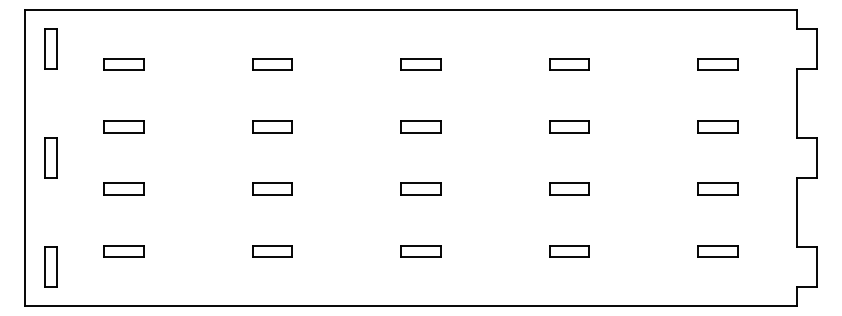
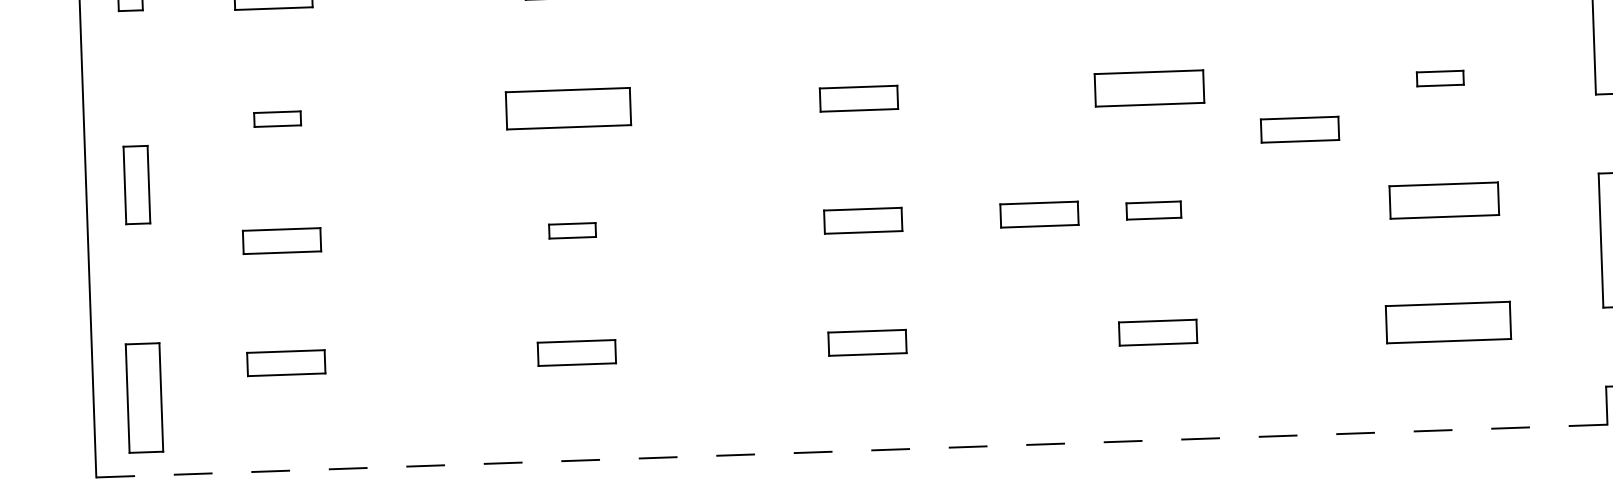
part: (123, 126) -> (276, 118), size x0.6
part: (272, 126) -> (568, 108), size x1.6
part: (569, 126) -> (1149, 87), size x1.4
part: (717, 126) -> (1439, 77), size x0.6
part: (645, 150) -> (1300, 129), added
part: (272, 188) -> (572, 229), size x0.6
part: (510, 188) -> (1038, 213), added
part: (569, 188) -> (1154, 209), size x0.7
part: (717, 188) -> (1443, 199), size x1.4
part: (717, 251) -> (1448, 322), size x1.6
part: (50, 266) -> (143, 397), size x1.4
line: (411, 306) -> (852, 451), solid -> dashed

